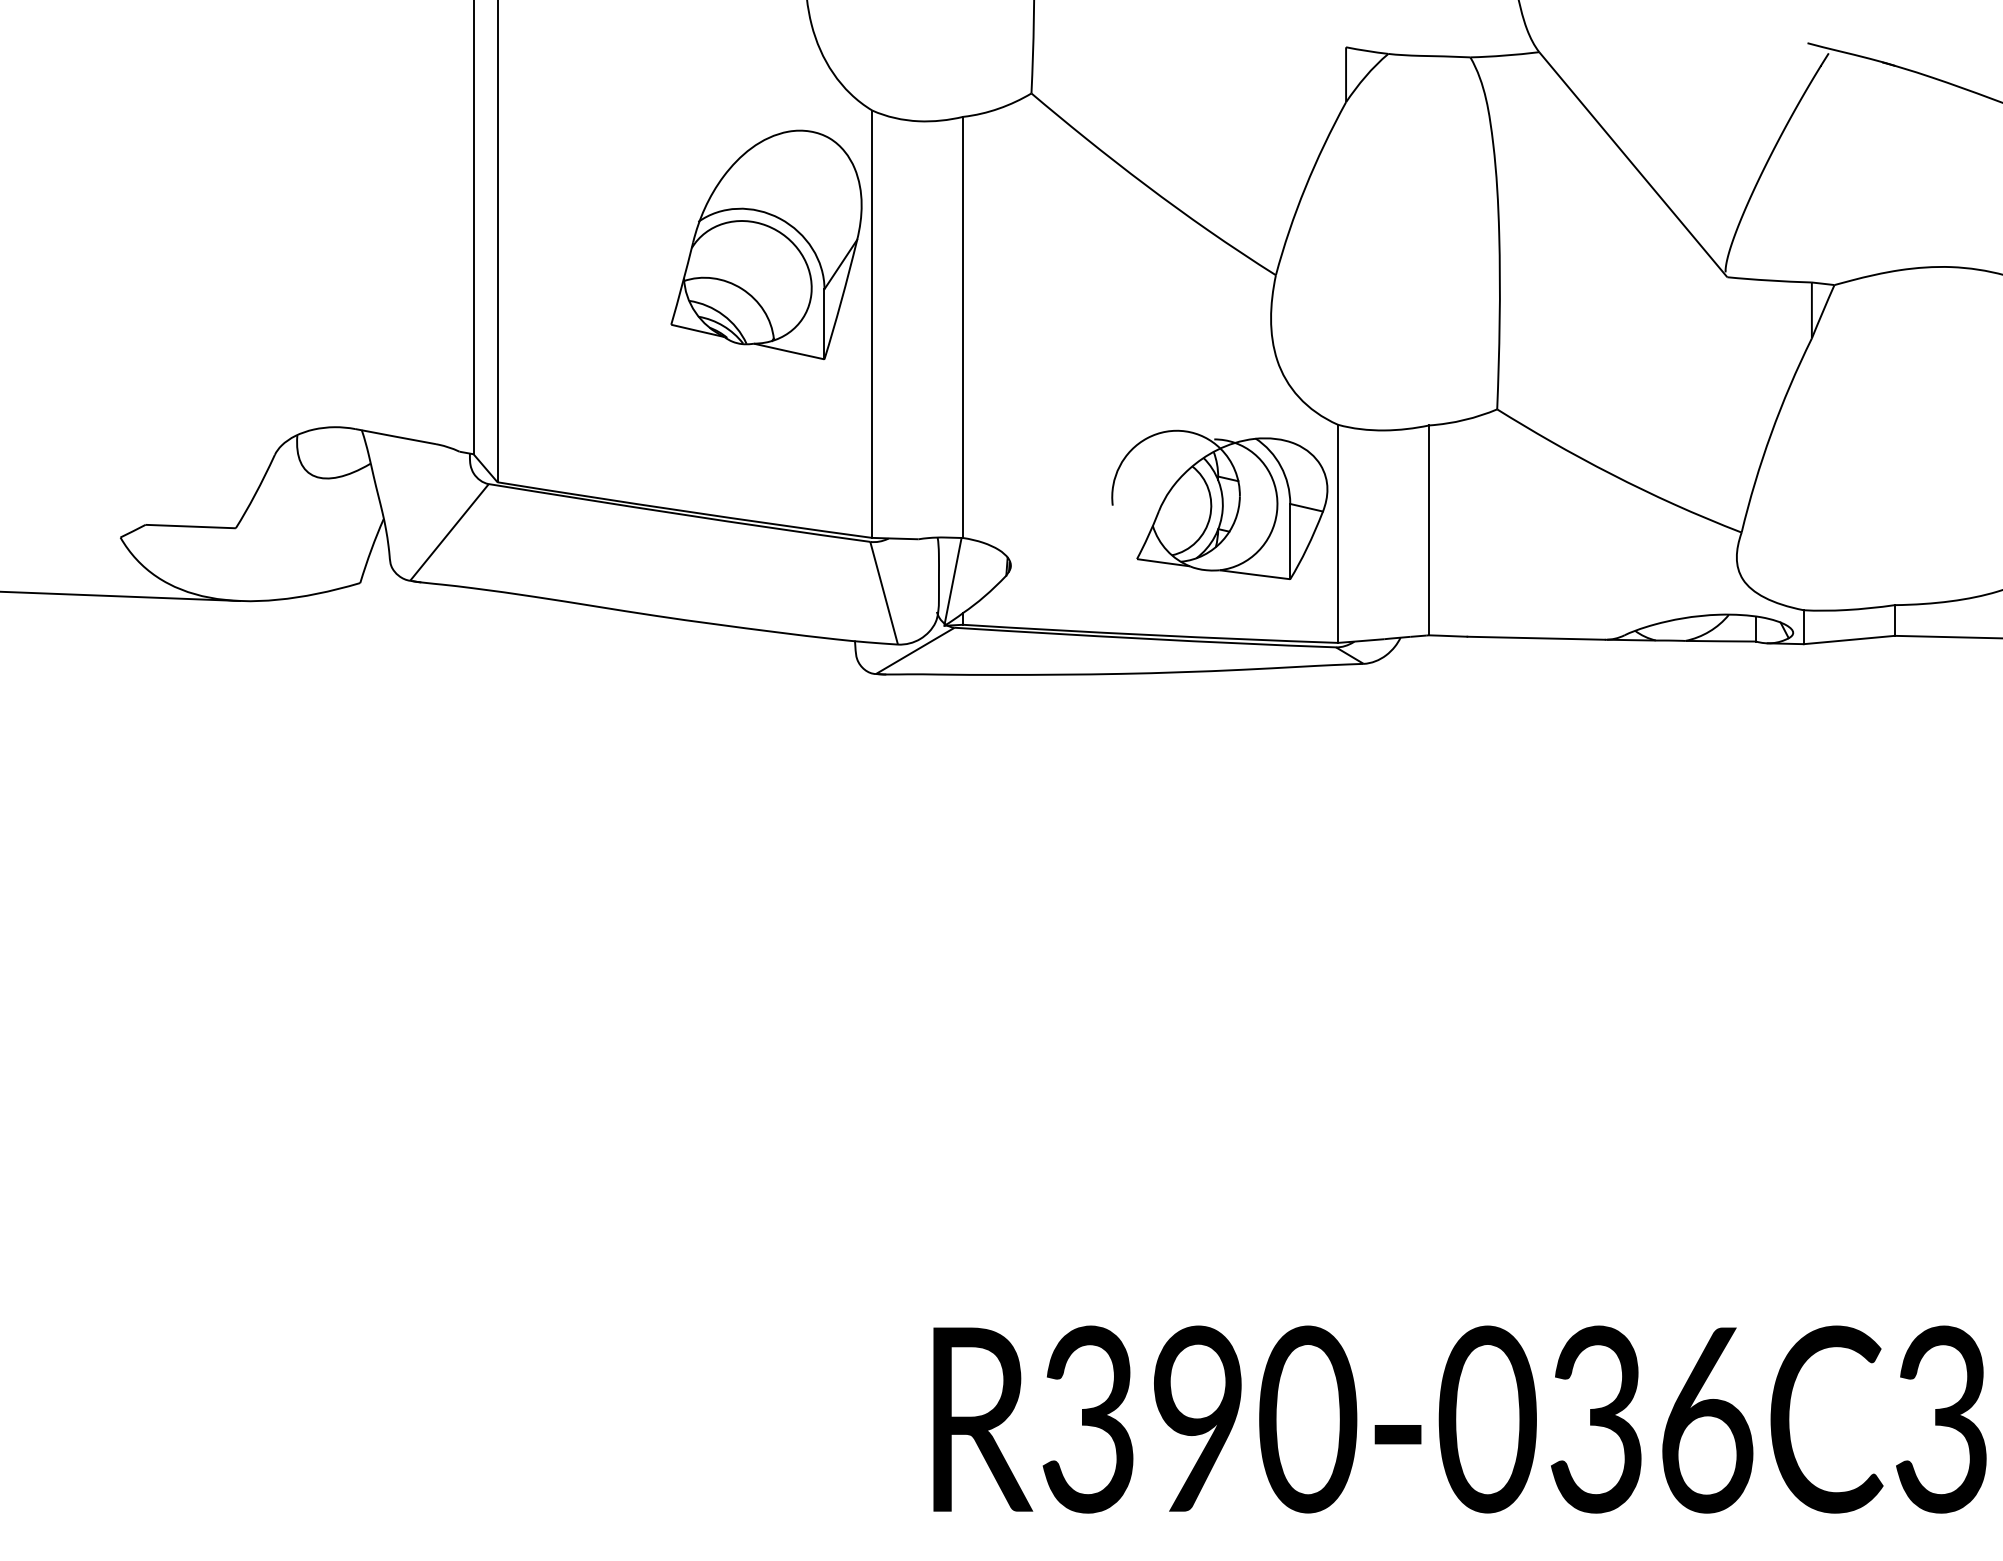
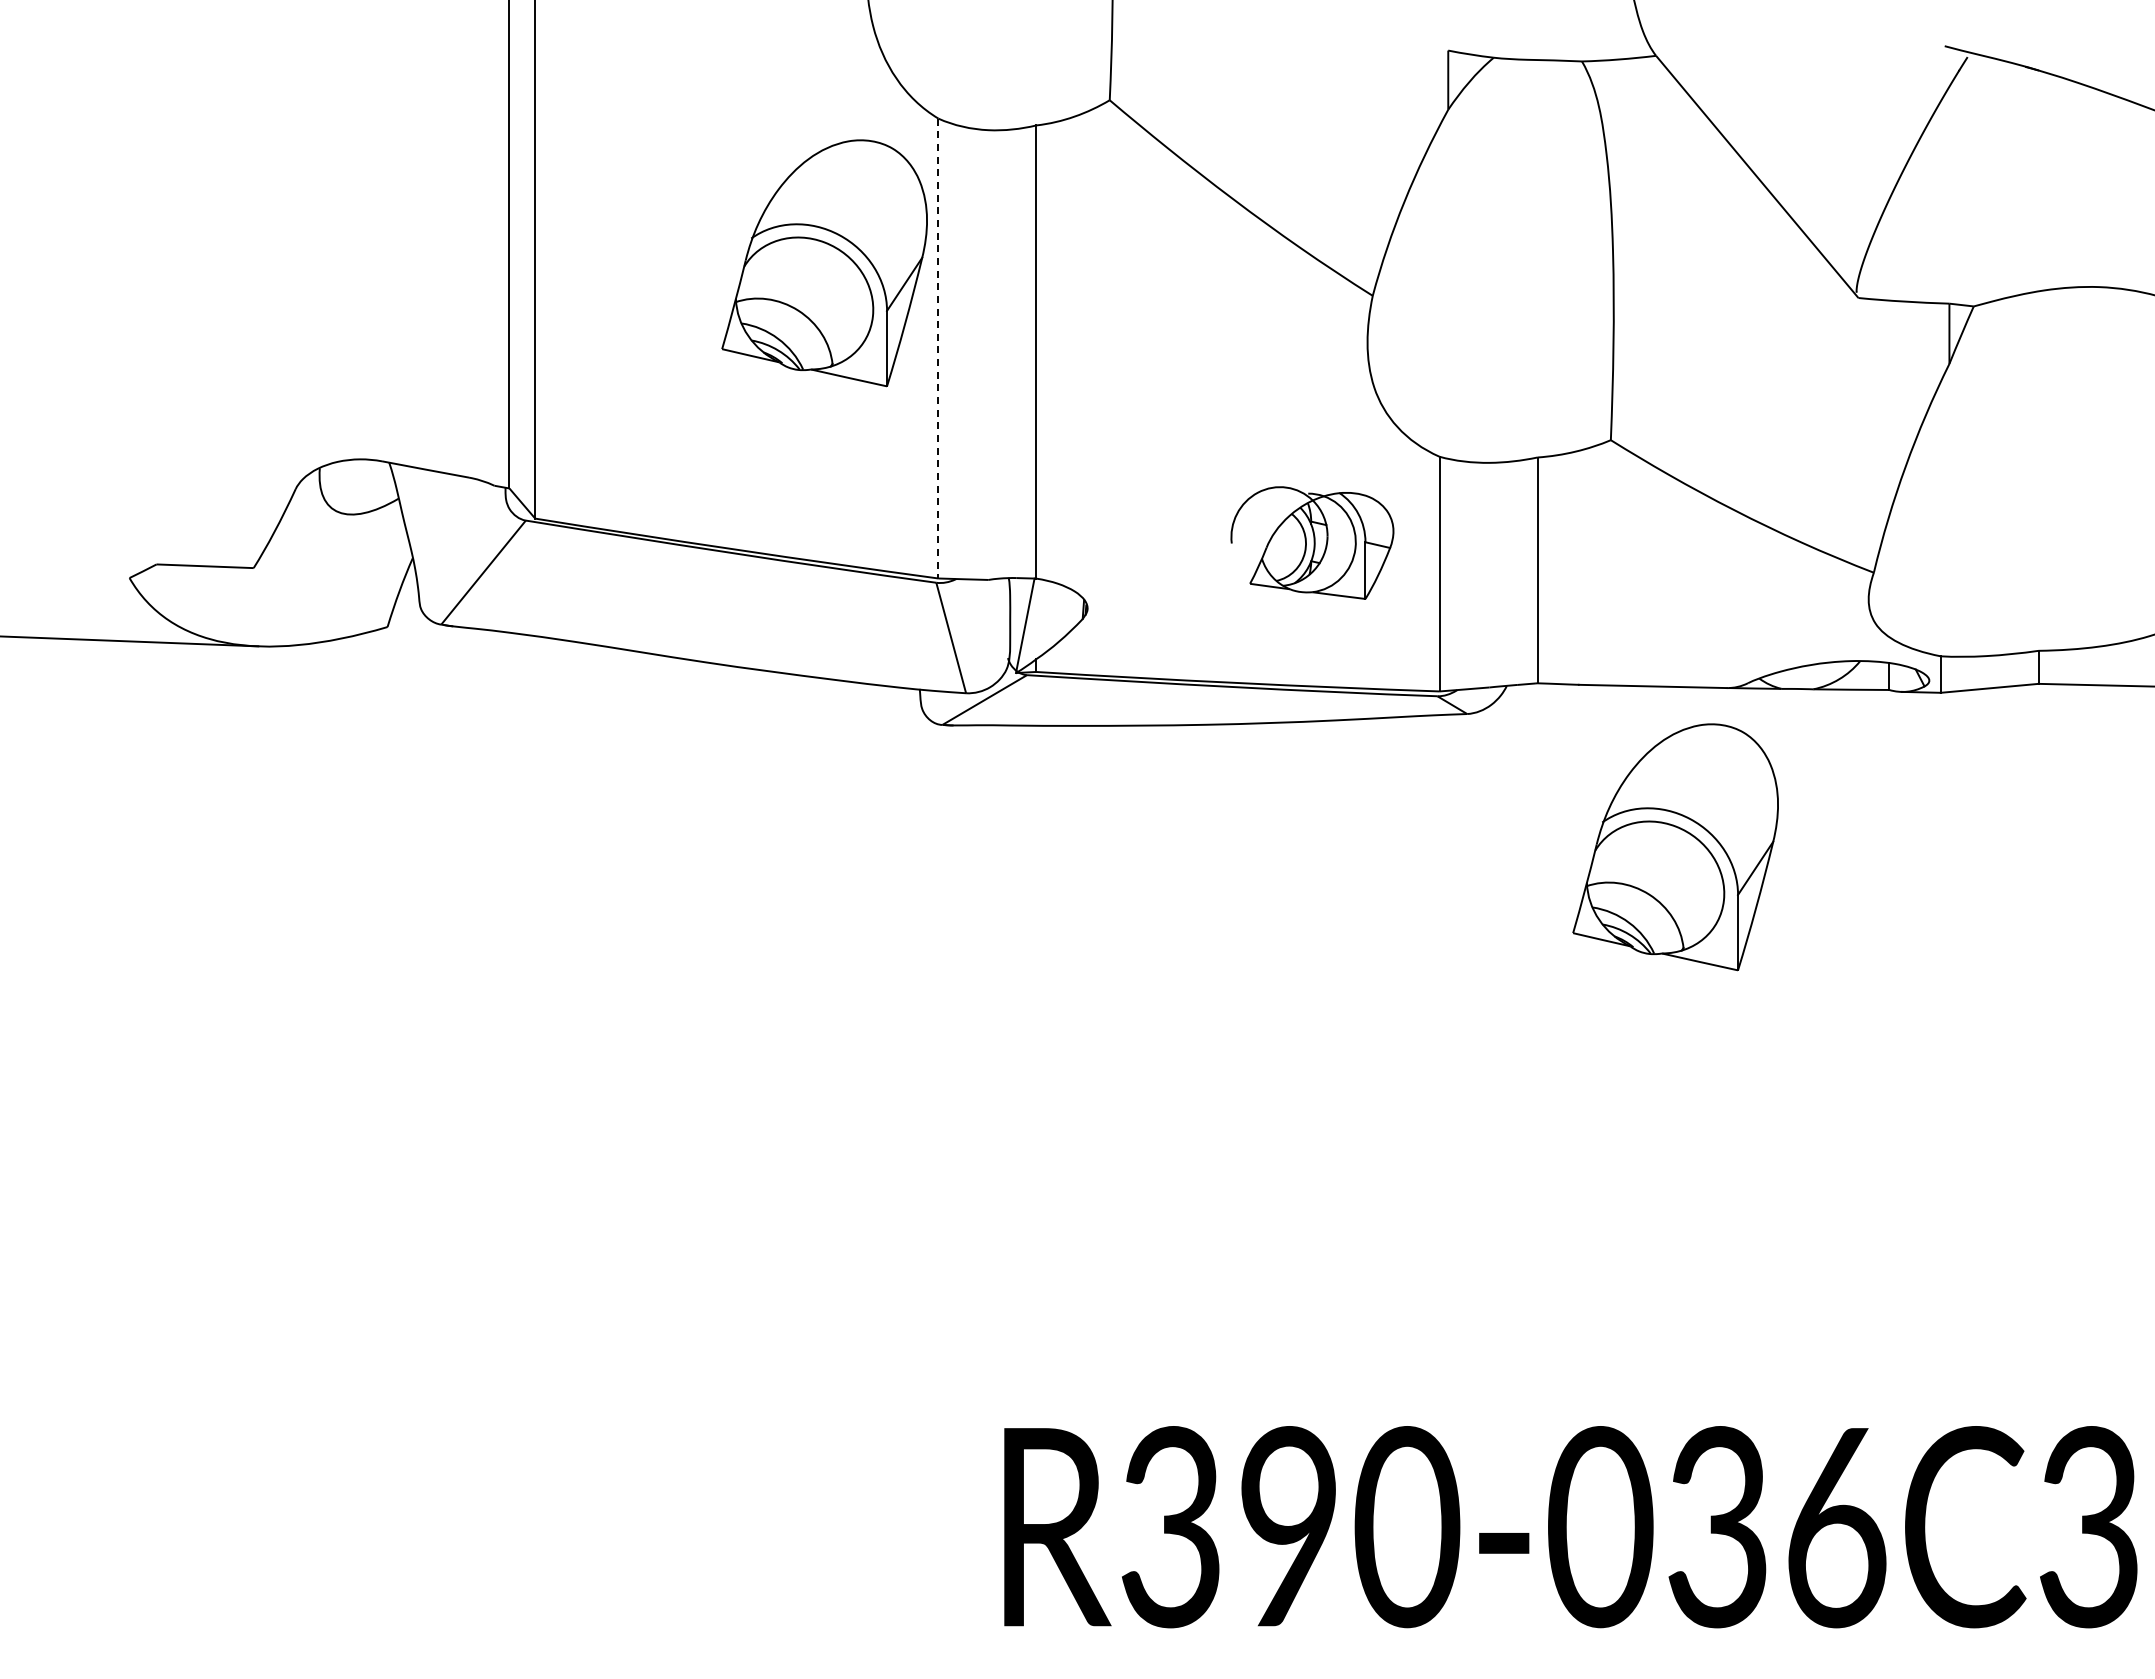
line: (872, 324) -> (938, 348), solid -> dashed
part: (1219, 504) -> (1312, 542), size x0.7
part: (1557, 787) -> (1675, 847), added

